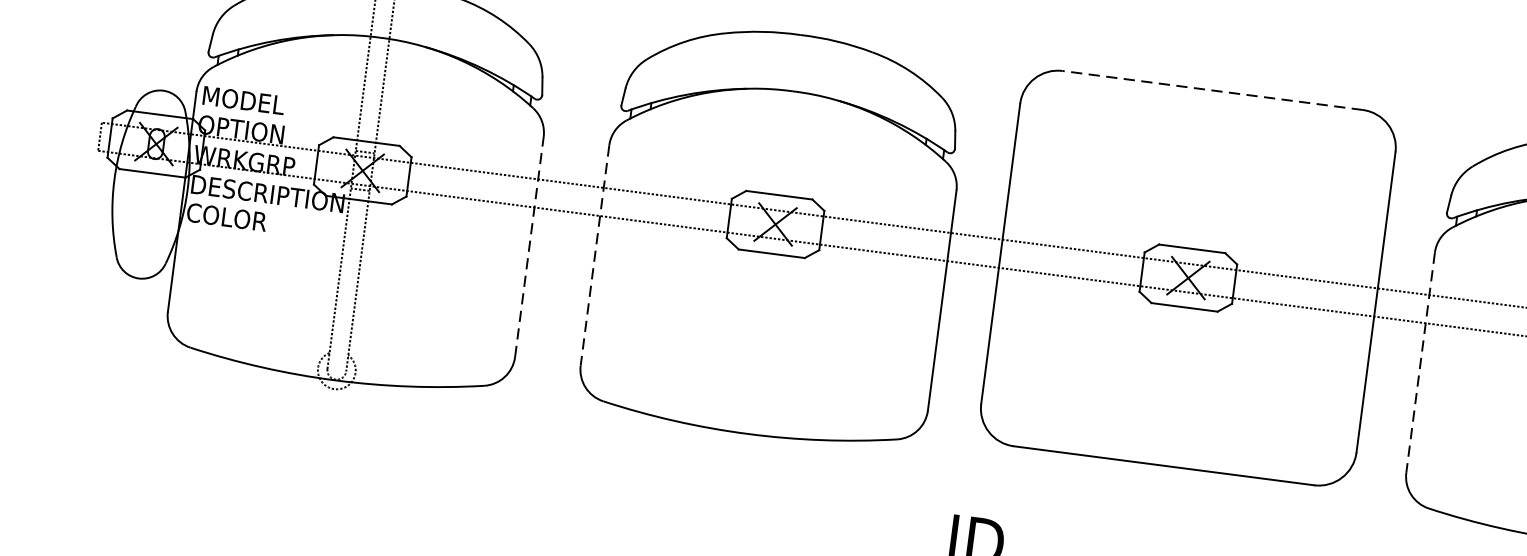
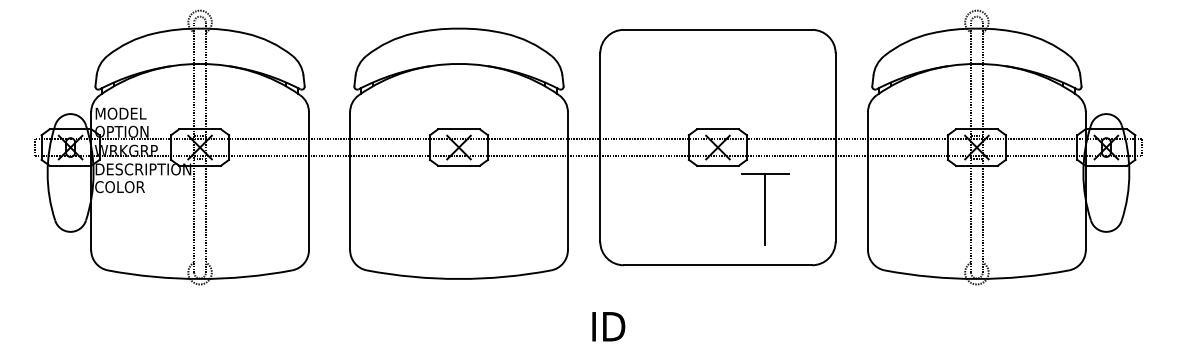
line: (1212, 89) -> (717, 29), dashed -> solid
line: (528, 245) -> (308, 180), dashed -> solid
line: (595, 256) -> (350, 181), dashed -> solid
line: (1421, 363) -> (868, 181), dashed -> solid
part: (1251, 386) -> (765, 209), added

